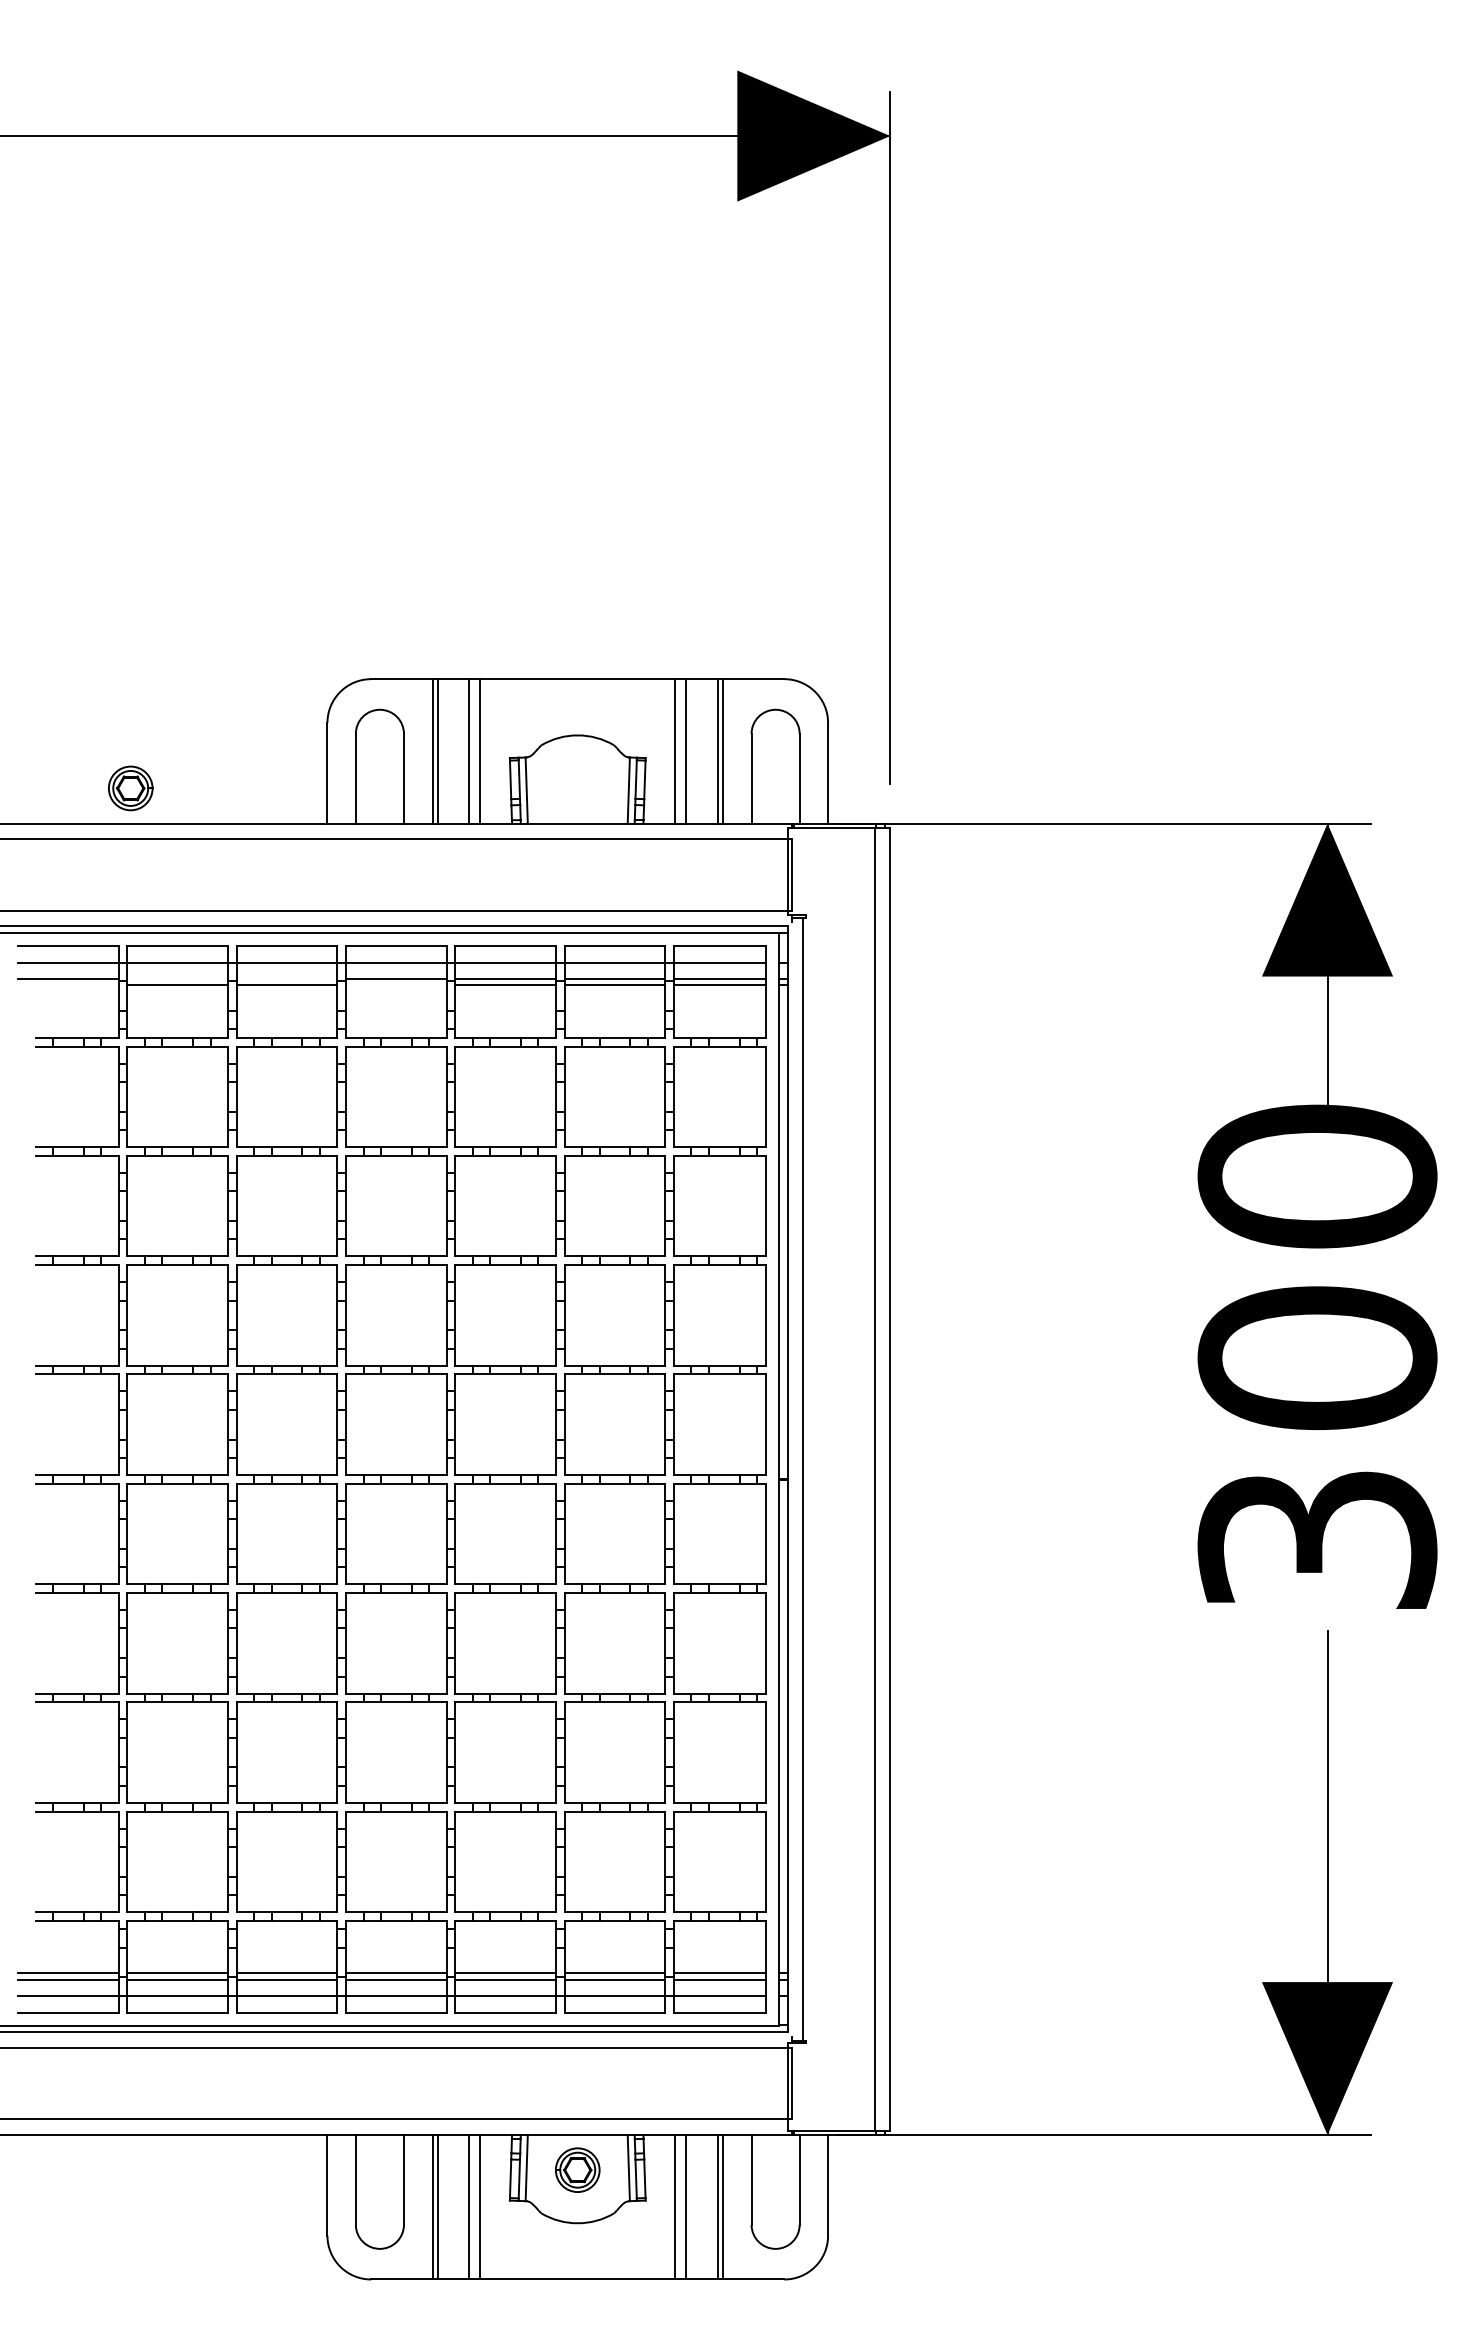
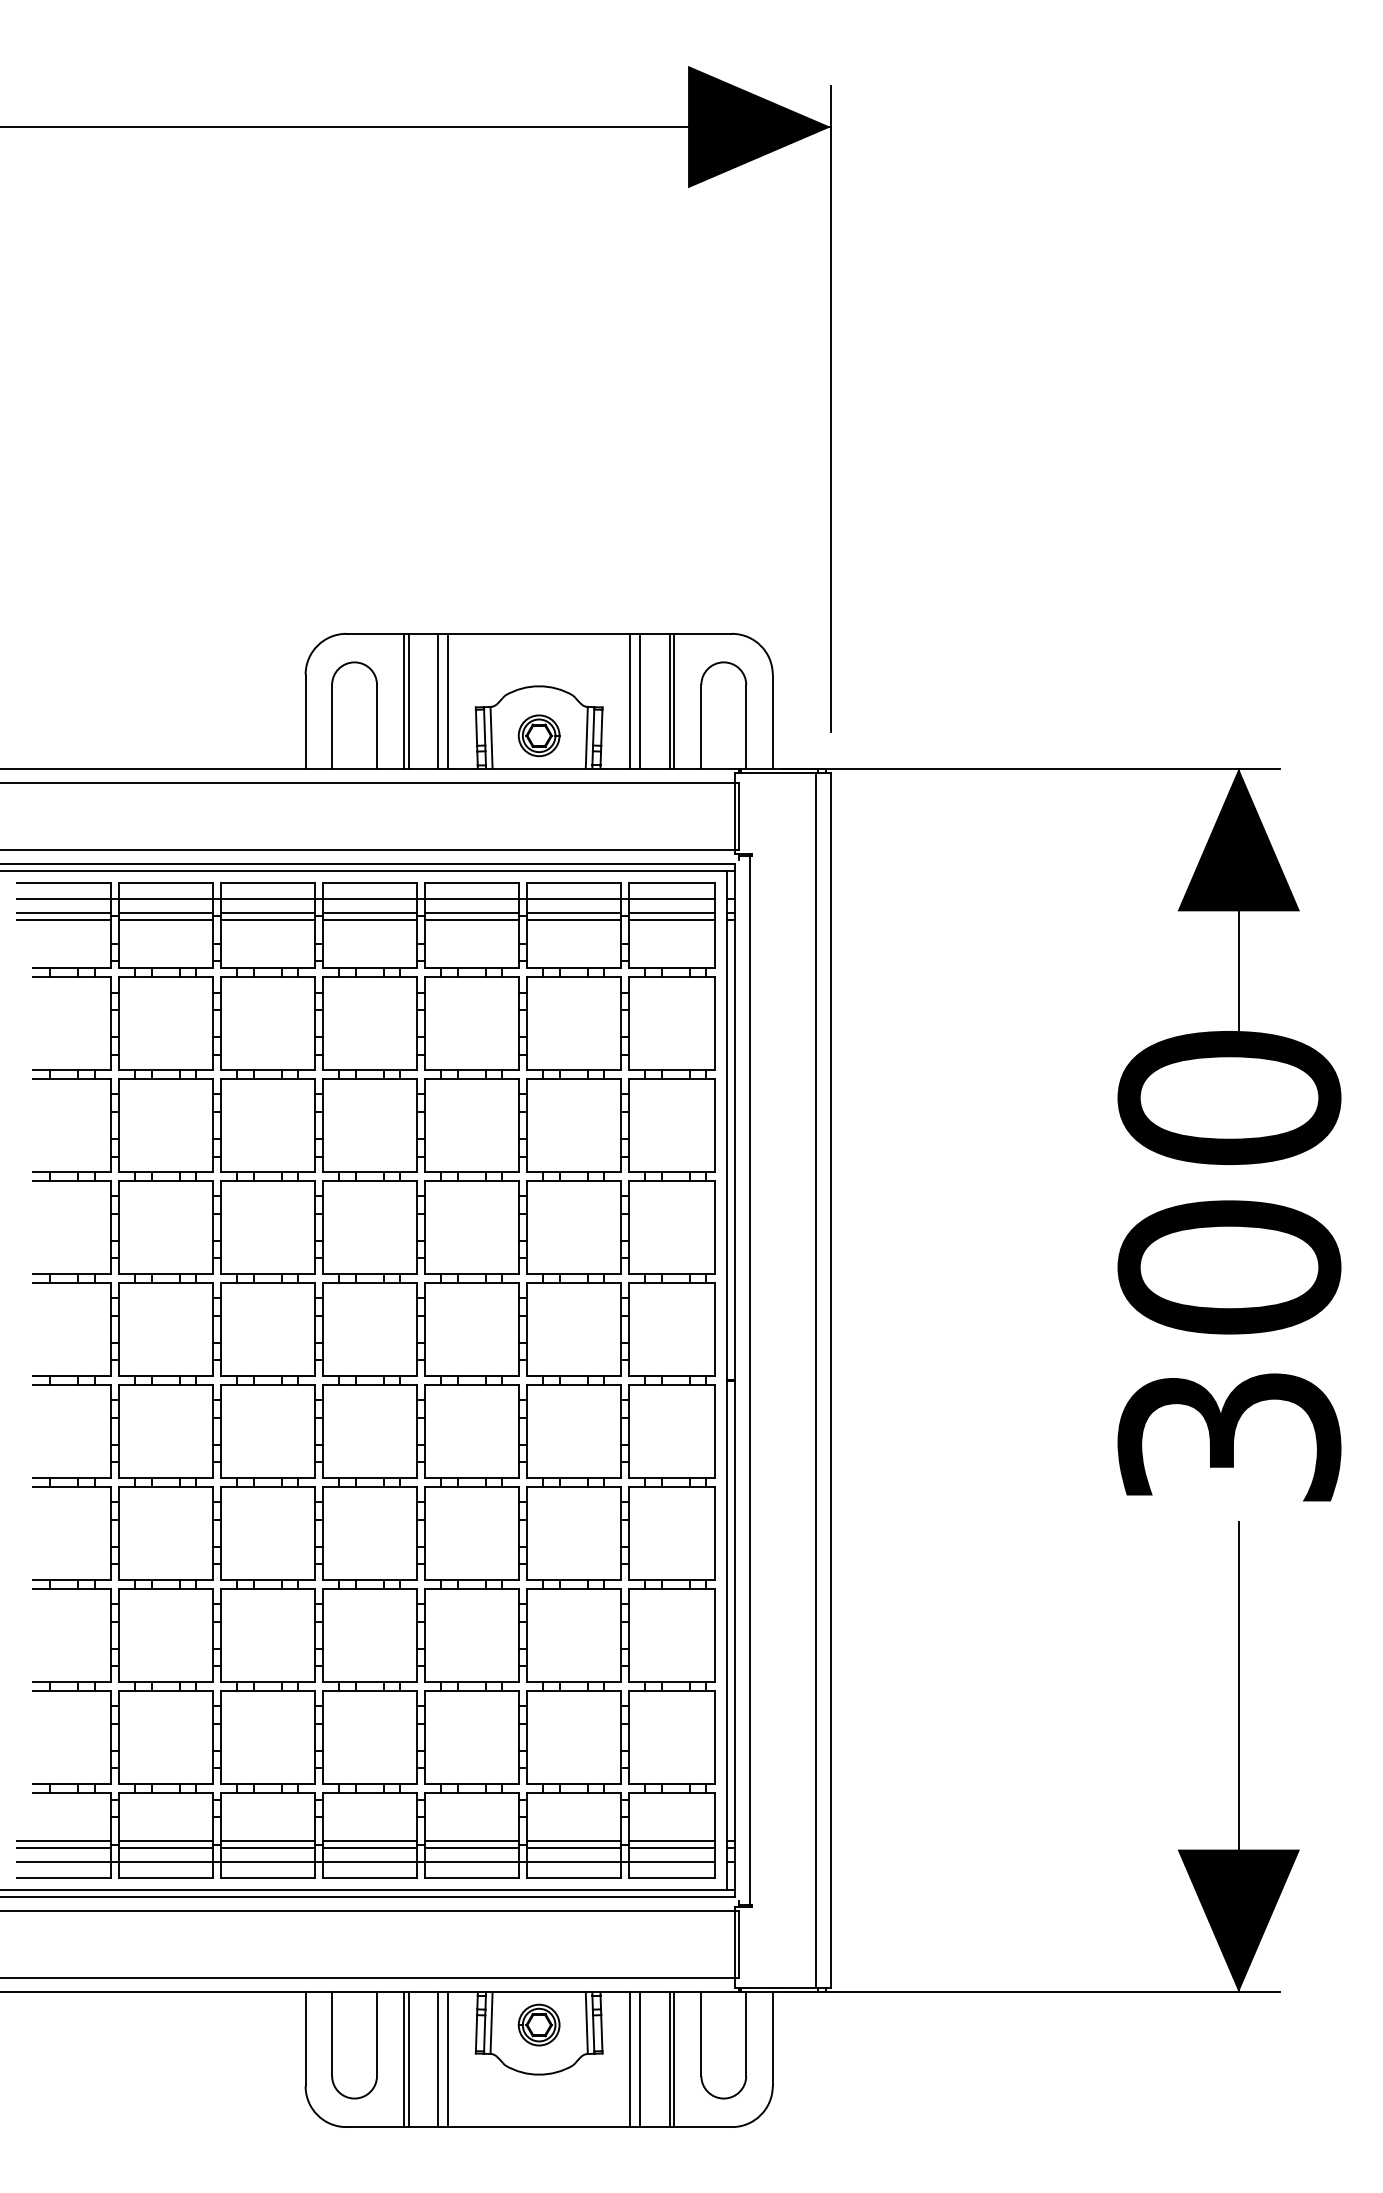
part: (130, 788) -> (538, 735), moved
line: (177, 978) -> (165, 913), added
line: (286, 978) -> (267, 913), added
line: (68, 985) -> (63, 919), added
line: (396, 985) -> (370, 919), added

